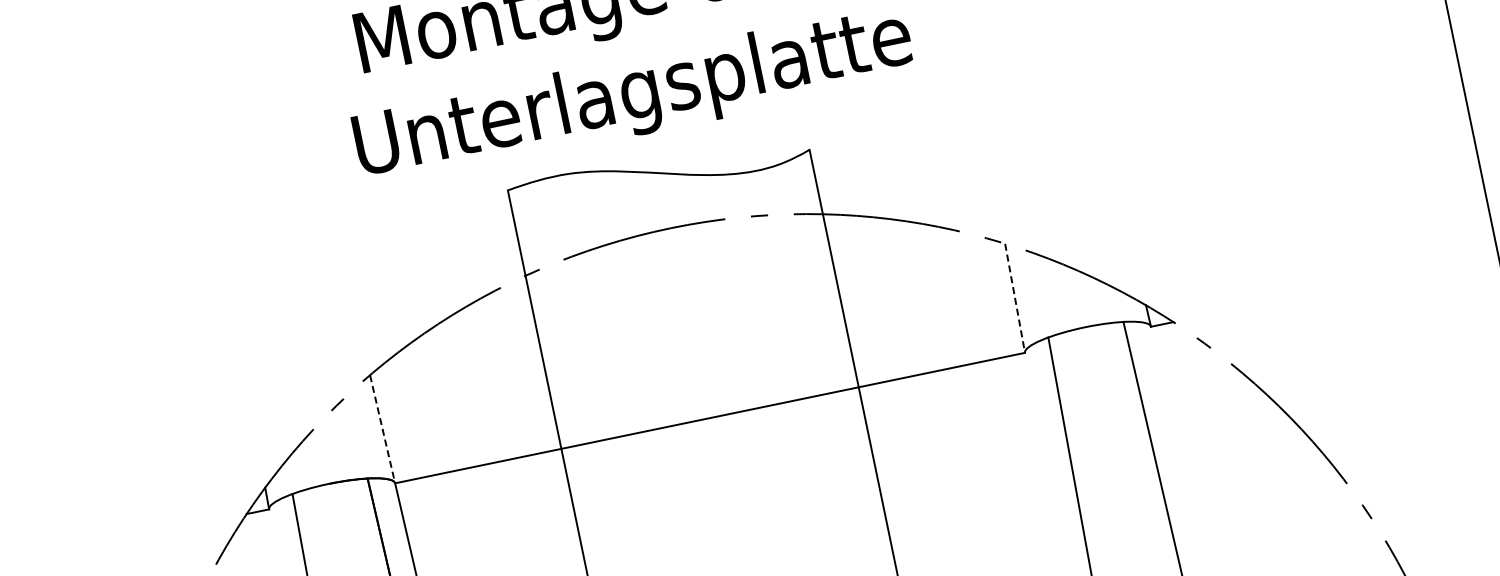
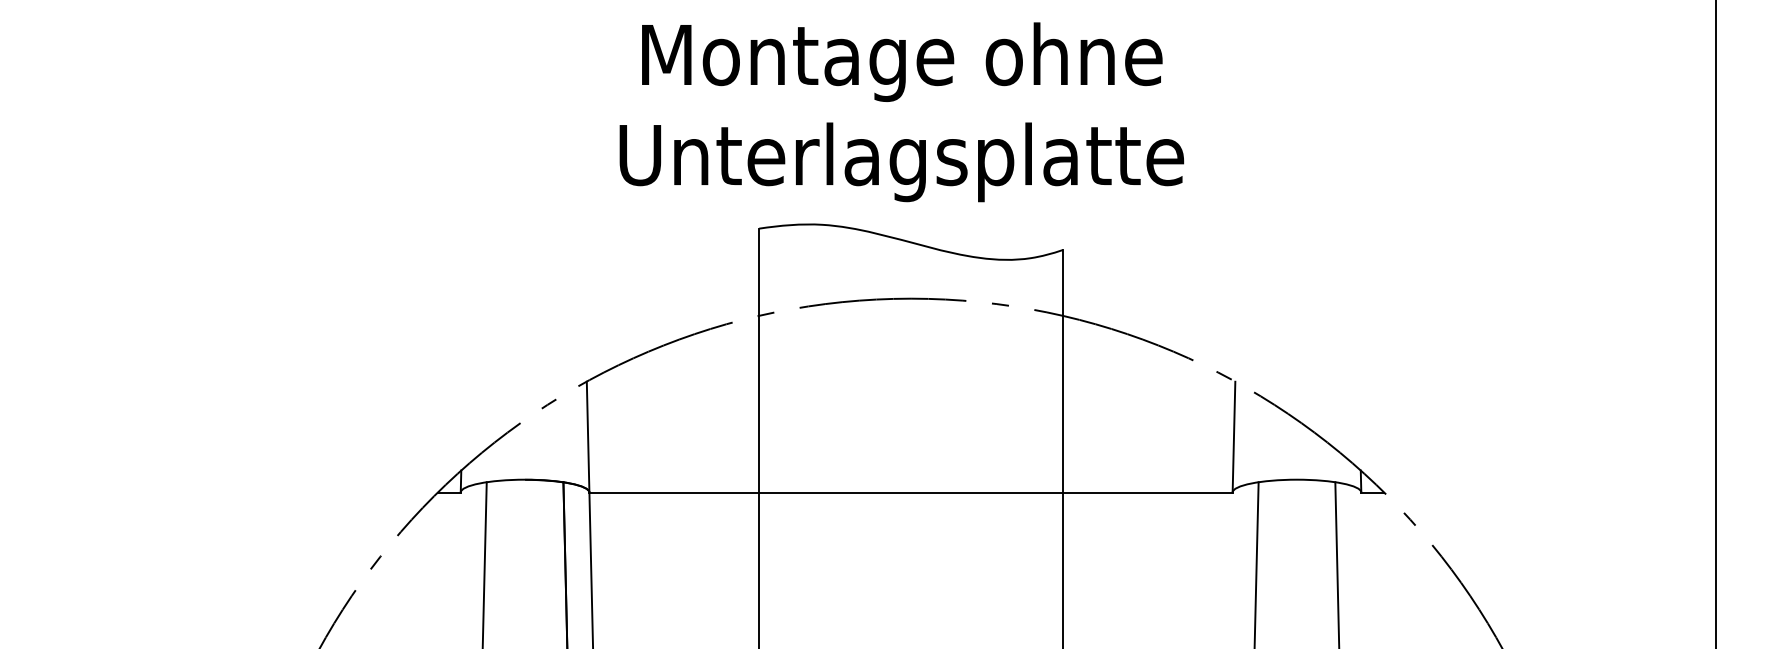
line: (1014, 298) -> (1233, 437), dashed -> solid
line: (383, 429) -> (588, 437), dashed -> solid

